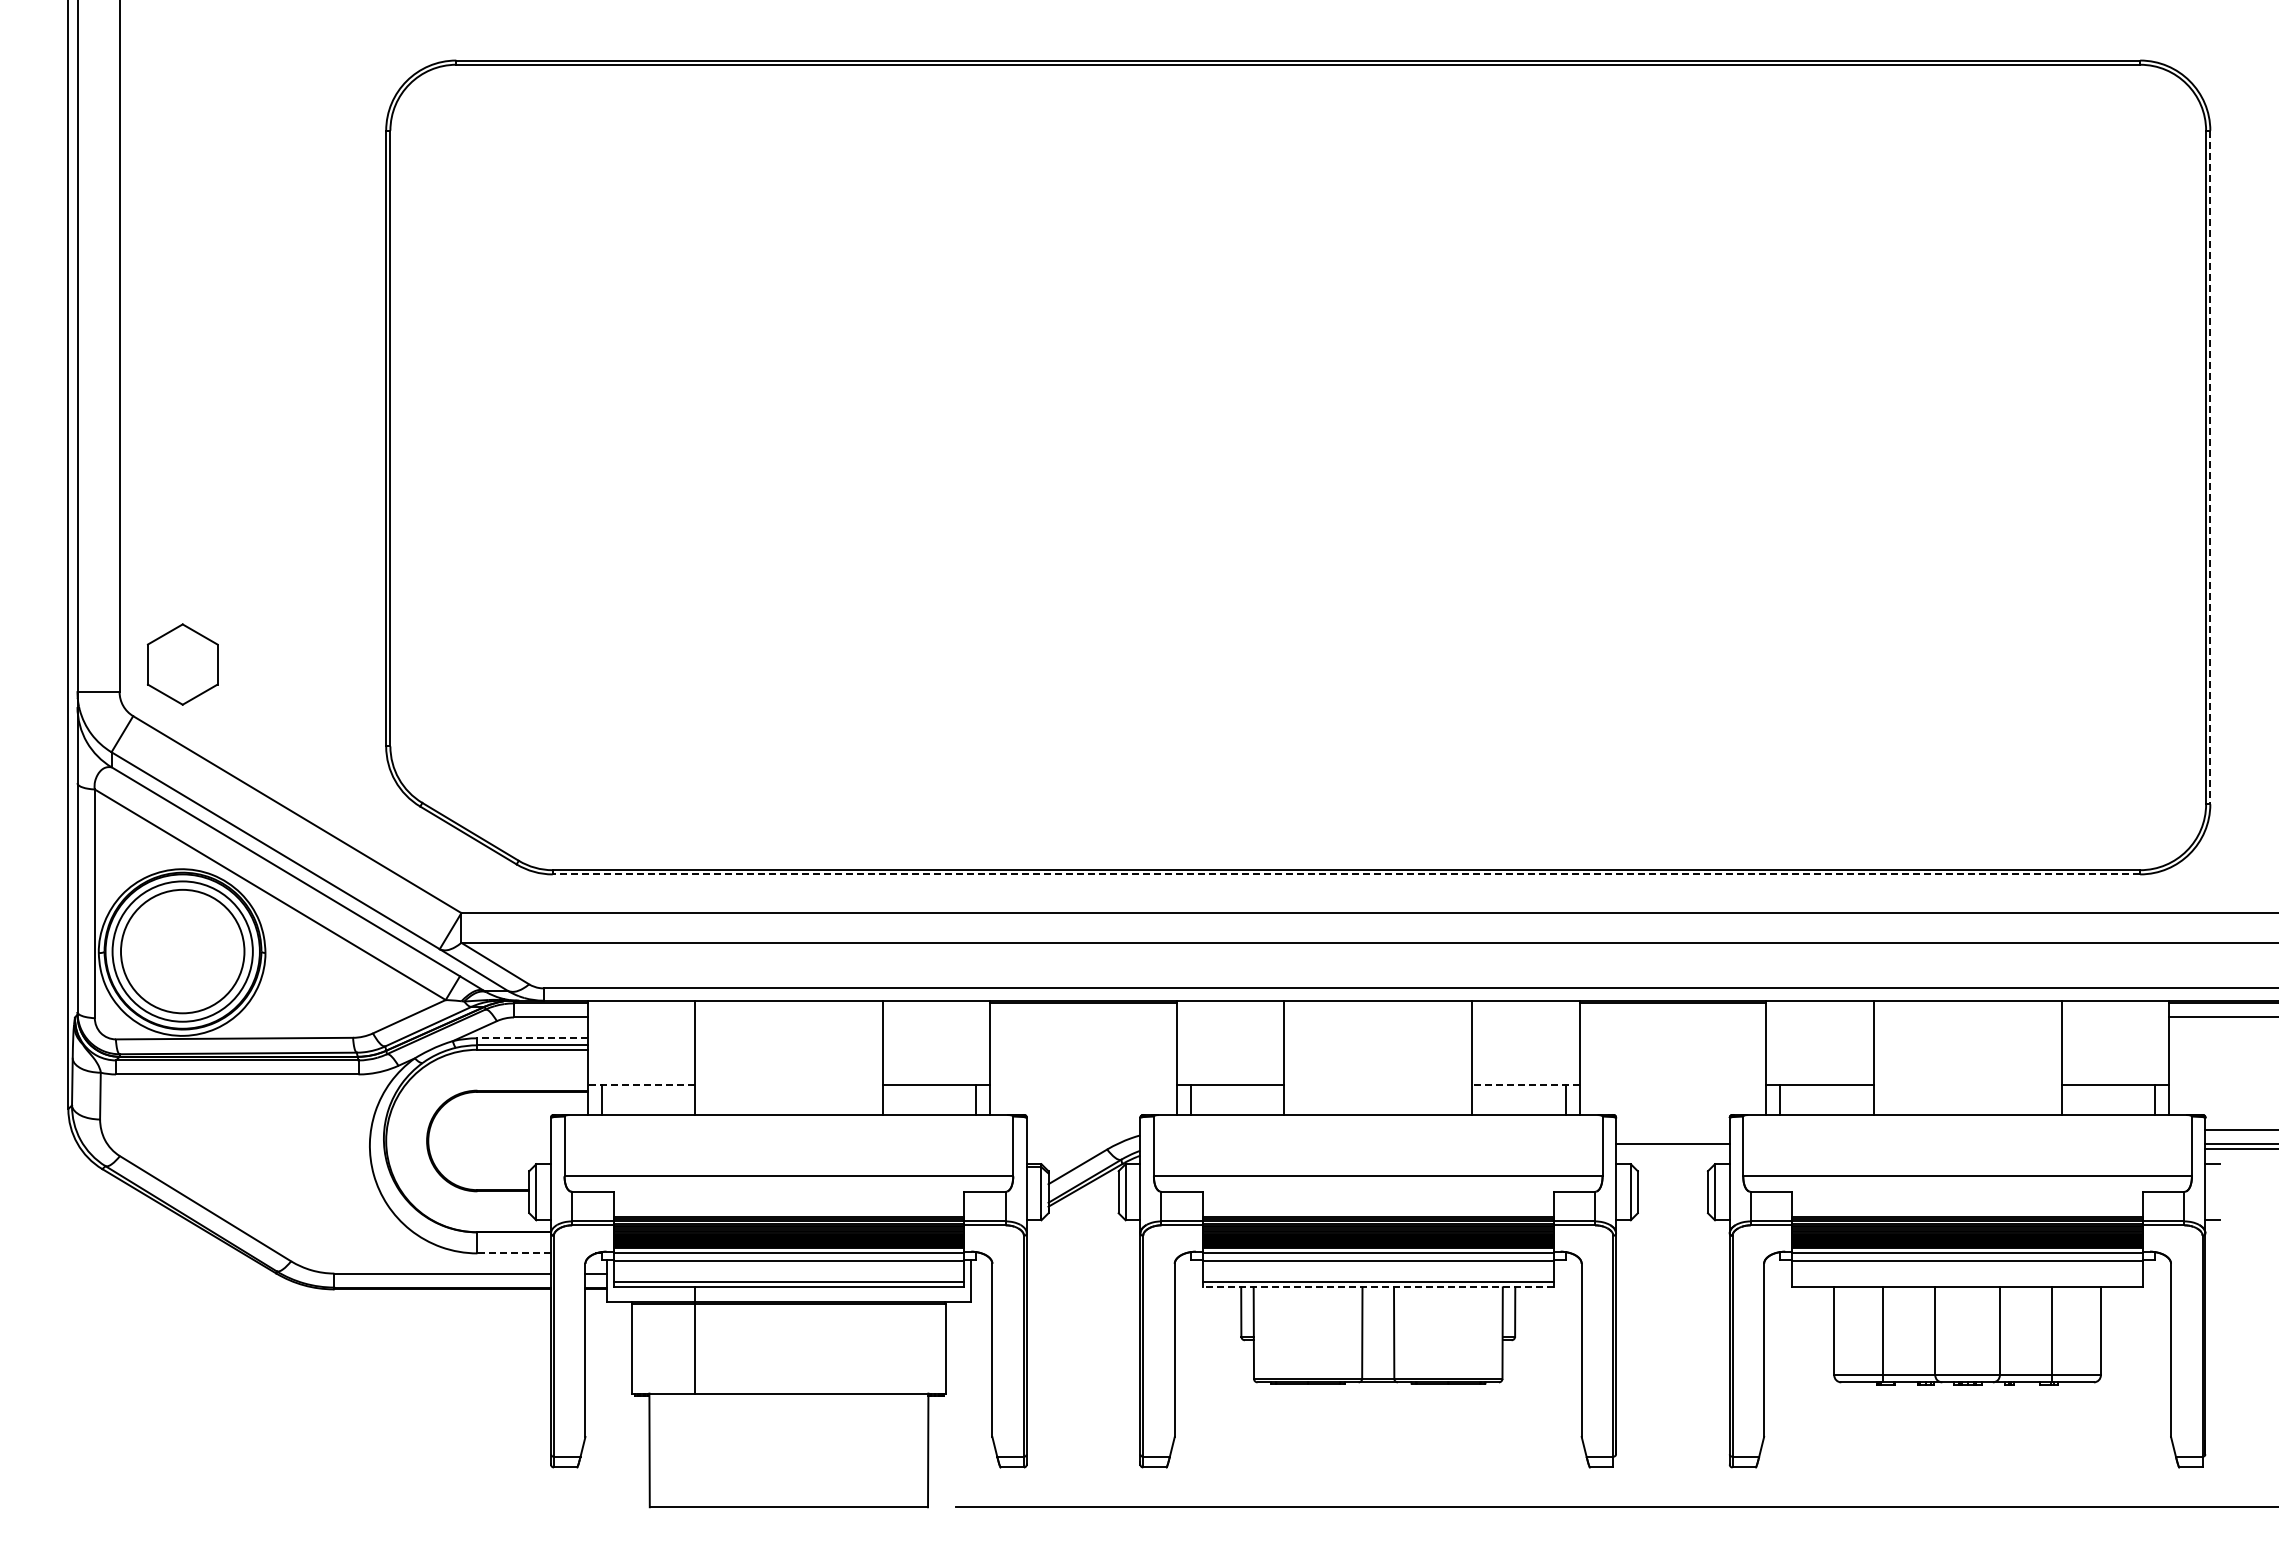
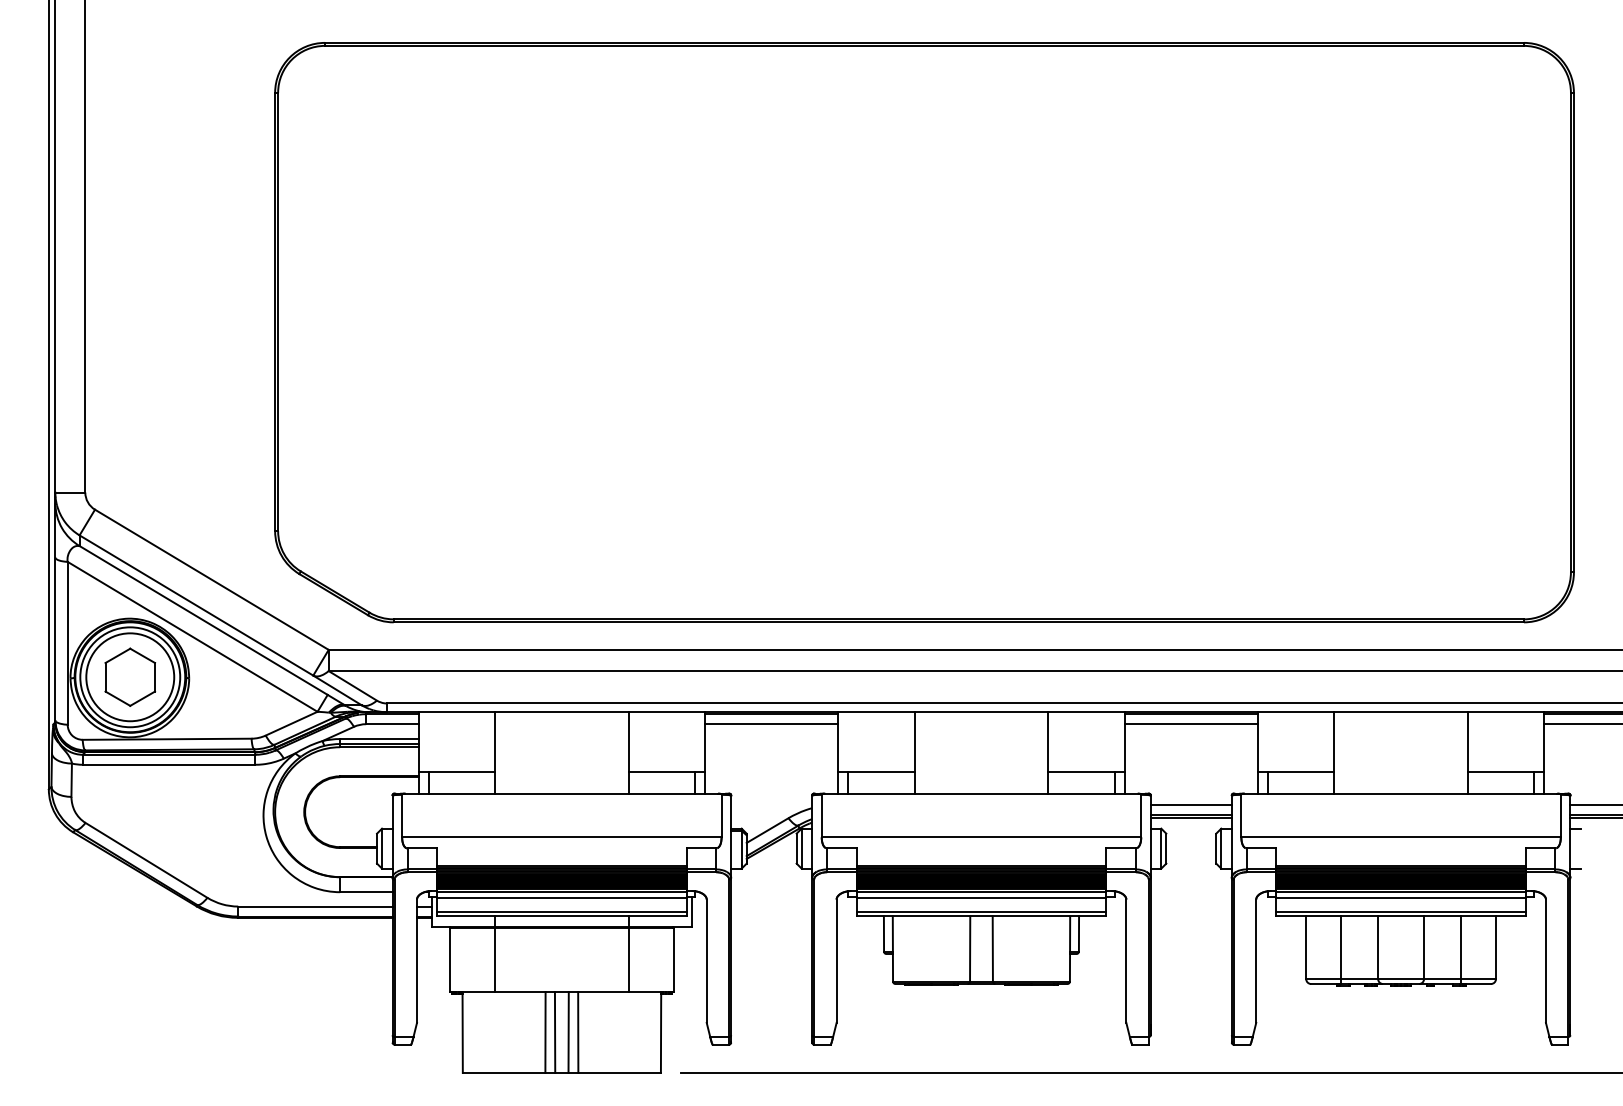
line: (2210, 467) -> (1574, 332), dashed -> solid
part: (182, 664) -> (130, 677), moved
line: (1346, 874) -> (958, 622), dashed -> solid
line: (1083, 1017) -> (771, 724), added
line: (1672, 1017) -> (1190, 724), added
line: (531, 1038) -> (378, 739), dashed -> solid
line: (641, 1084) -> (456, 771), dashed -> solid
line: (1525, 1084) -> (1086, 771), dashed -> solid
line: (1672, 1130) -> (1190, 804), added
line: (1672, 1149) -> (1190, 818), added
line: (514, 1253) -> (366, 892), dashed -> solid
line: (1967, 1281) -> (1401, 912), added
line: (1377, 1287) -> (980, 916), dashed -> solid
line: (882, 1340) -> (628, 954), added
line: (765, 1450) -> (545, 1032), added
line: (779, 1450) -> (555, 1032), added
line: (798, 1450) -> (568, 1032), added
line: (811, 1450) -> (577, 1032), added

